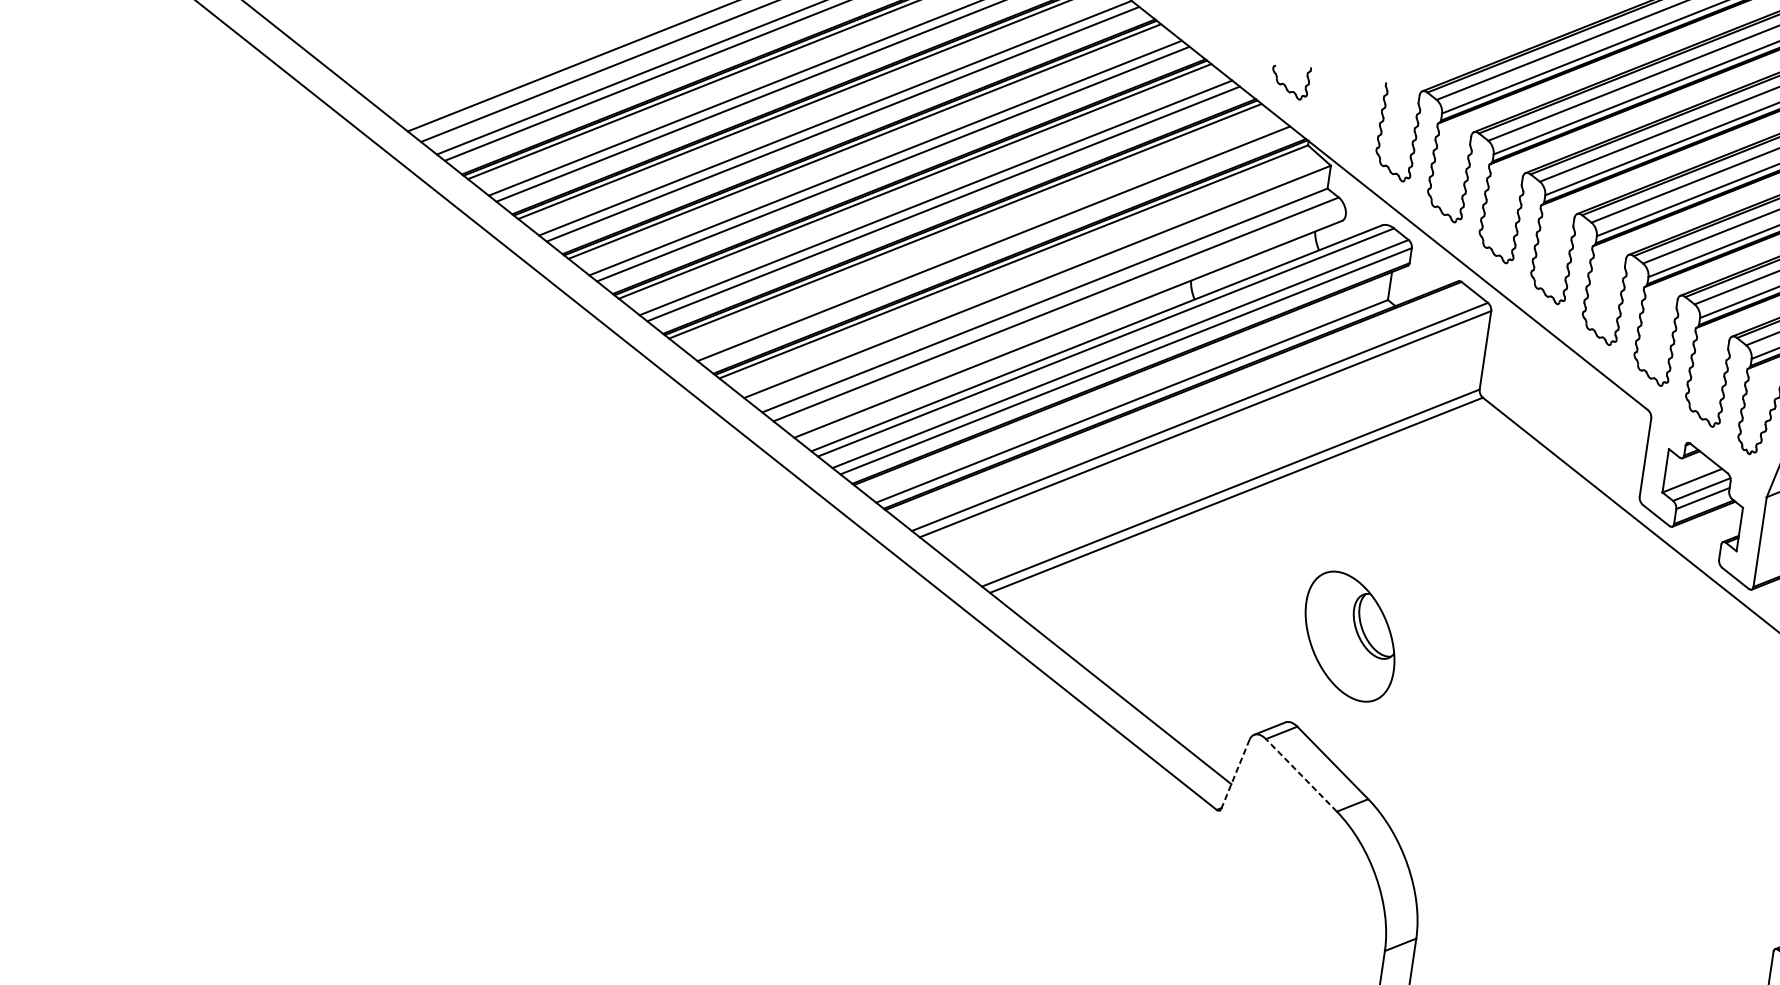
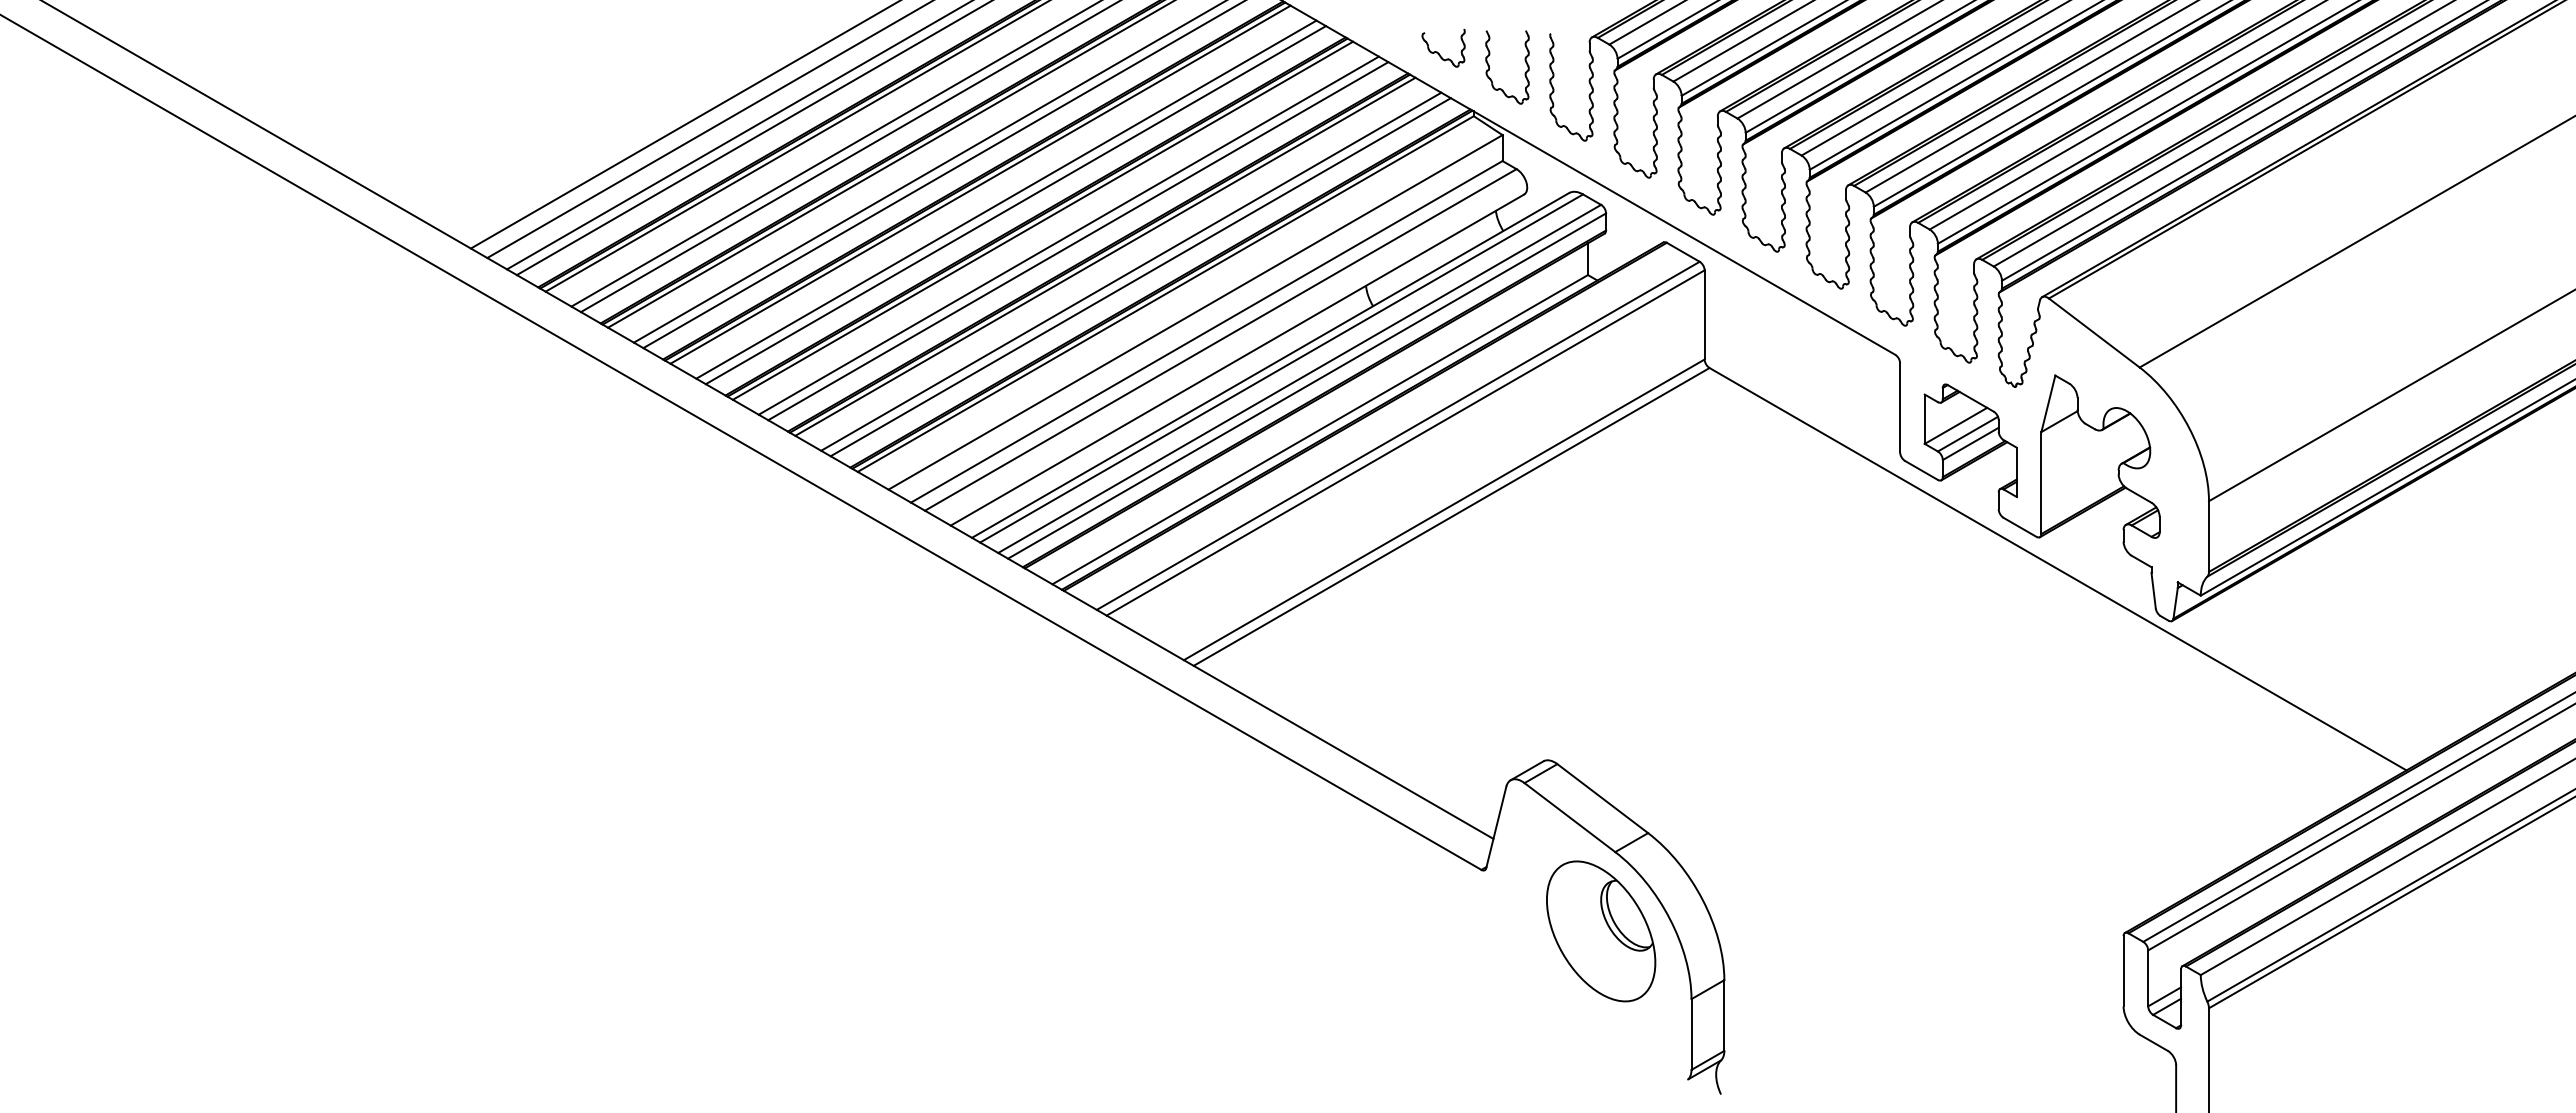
part: (1328, 104) -> (1489, 67), added
line: (986, 237) -> (1131, 271), added
part: (1350, 636) -> (1601, 931), moved
line: (1235, 774) -> (1496, 827), dashed -> solid
line: (1301, 775) -> (1569, 817), dashed -> solid

